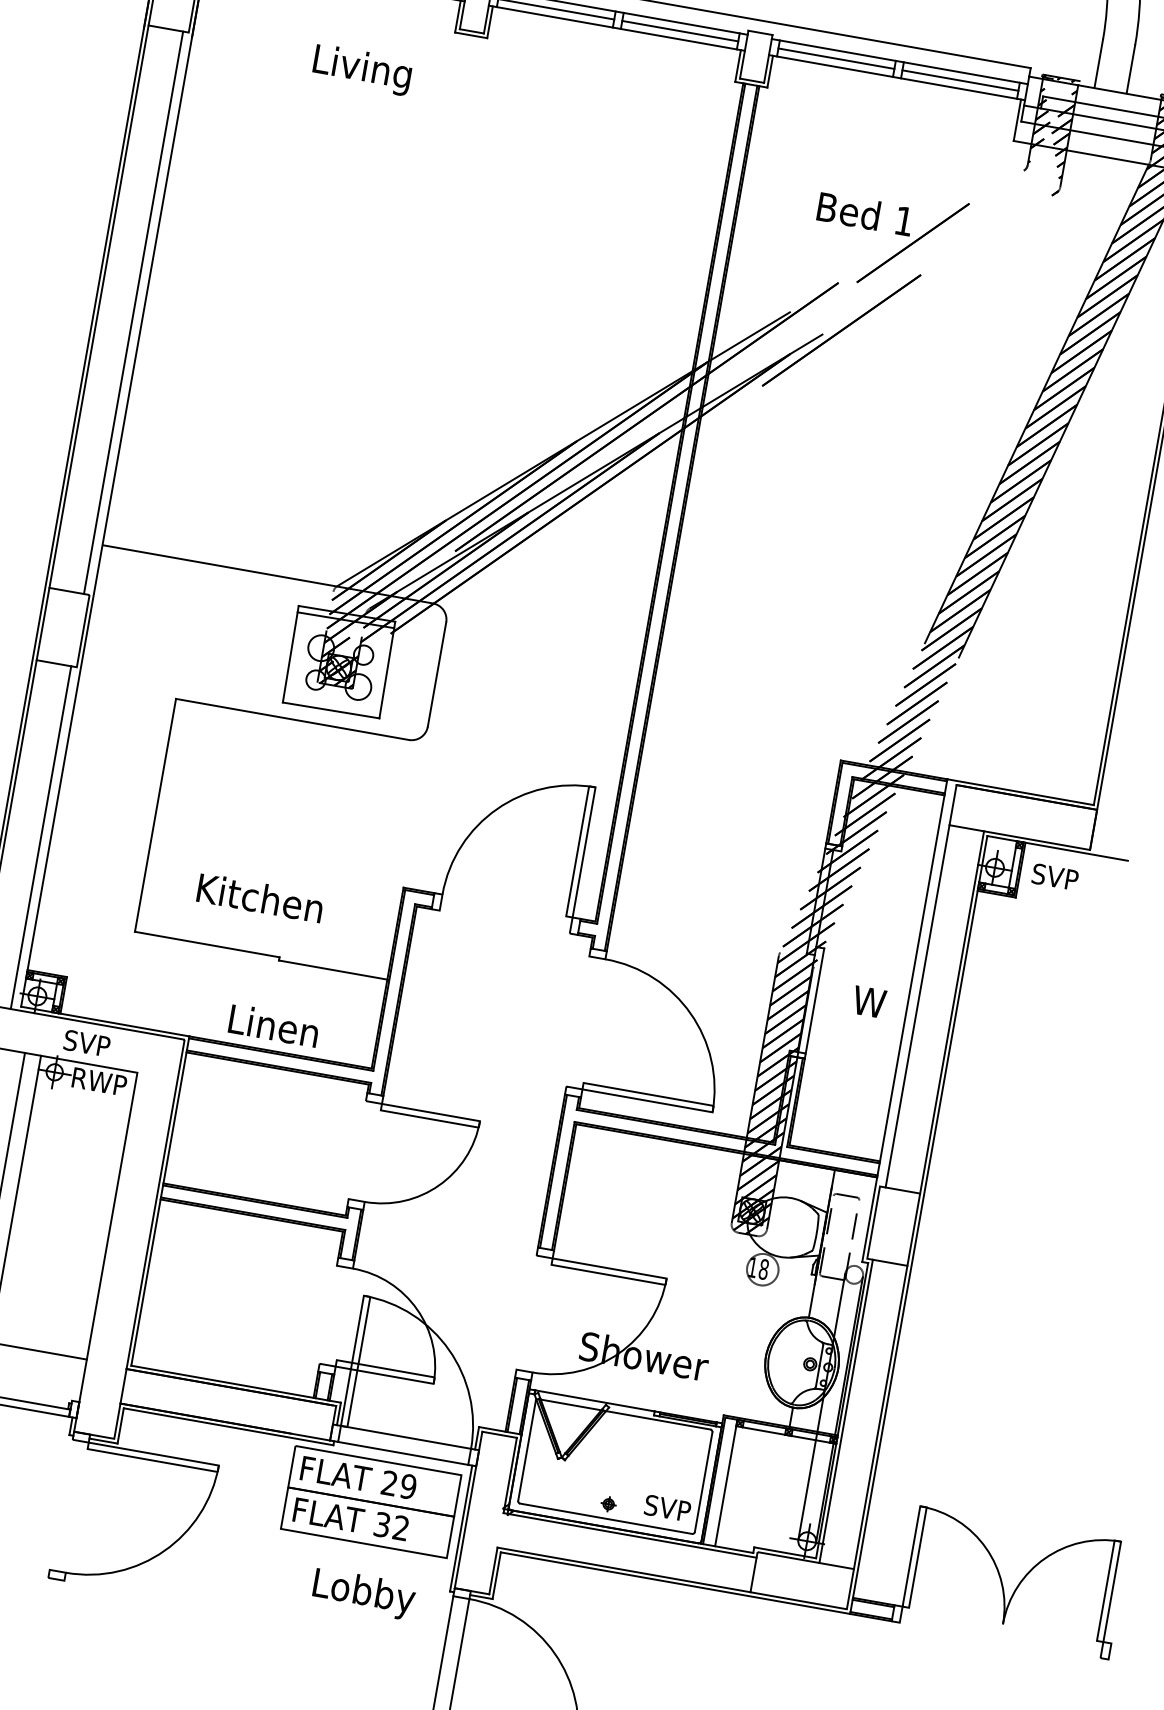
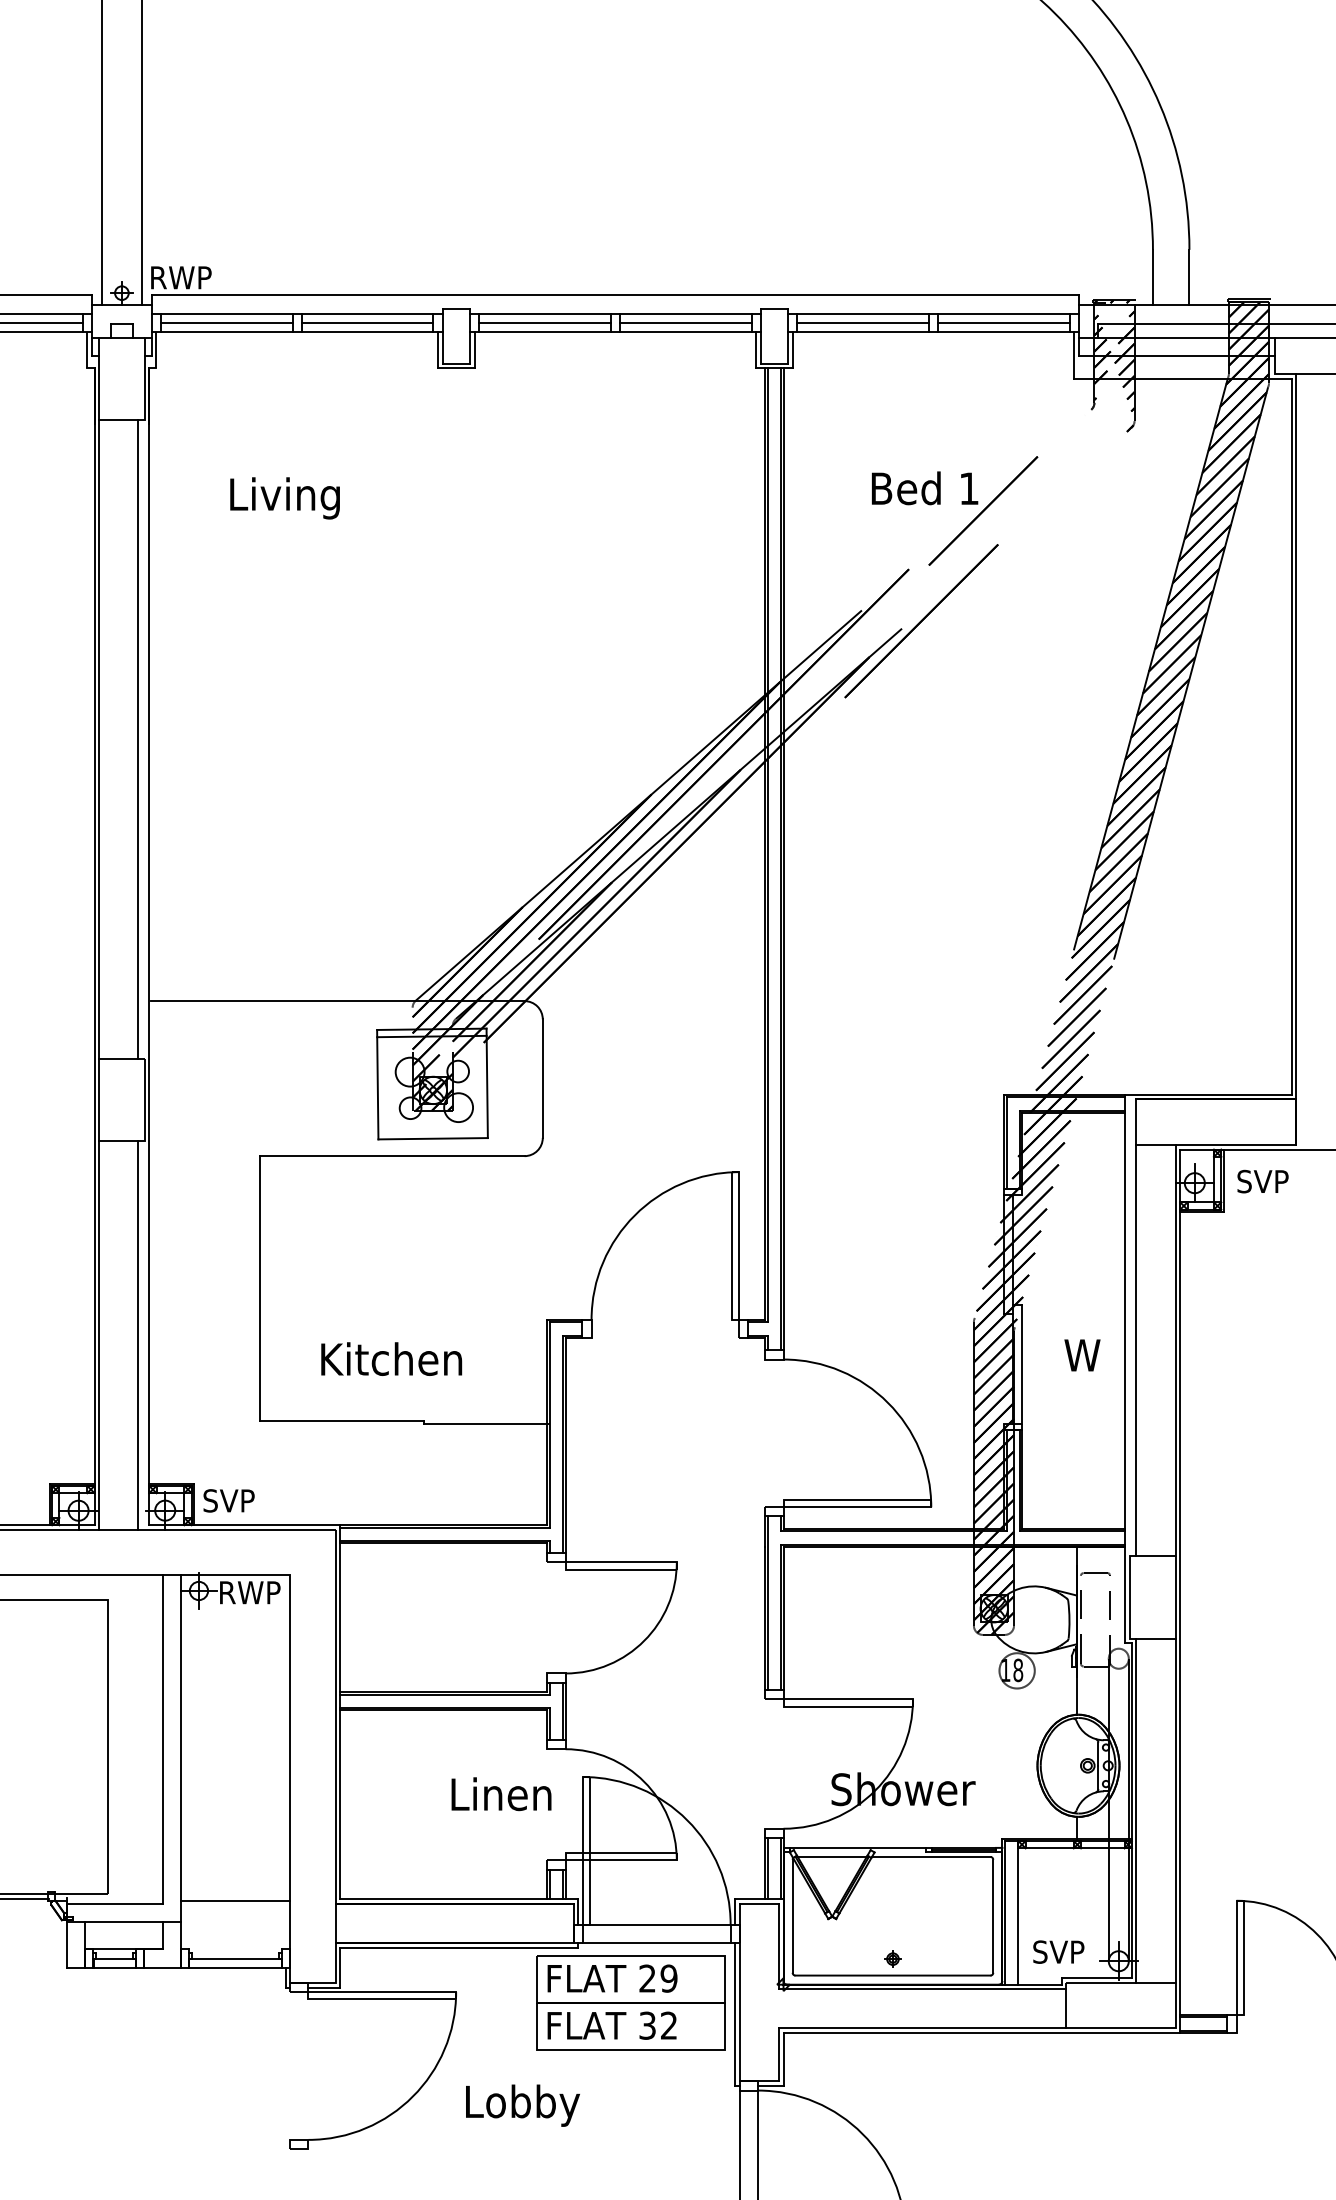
text: (361, 70) -> (284, 498), moved
text: (273, 1026) -> (501, 1794), moved
text: (86, 1043) -> (228, 1500), moved
text: (667, 1507) -> (1058, 1951), moved
text: (363, 1593) -> (522, 2105), moved

